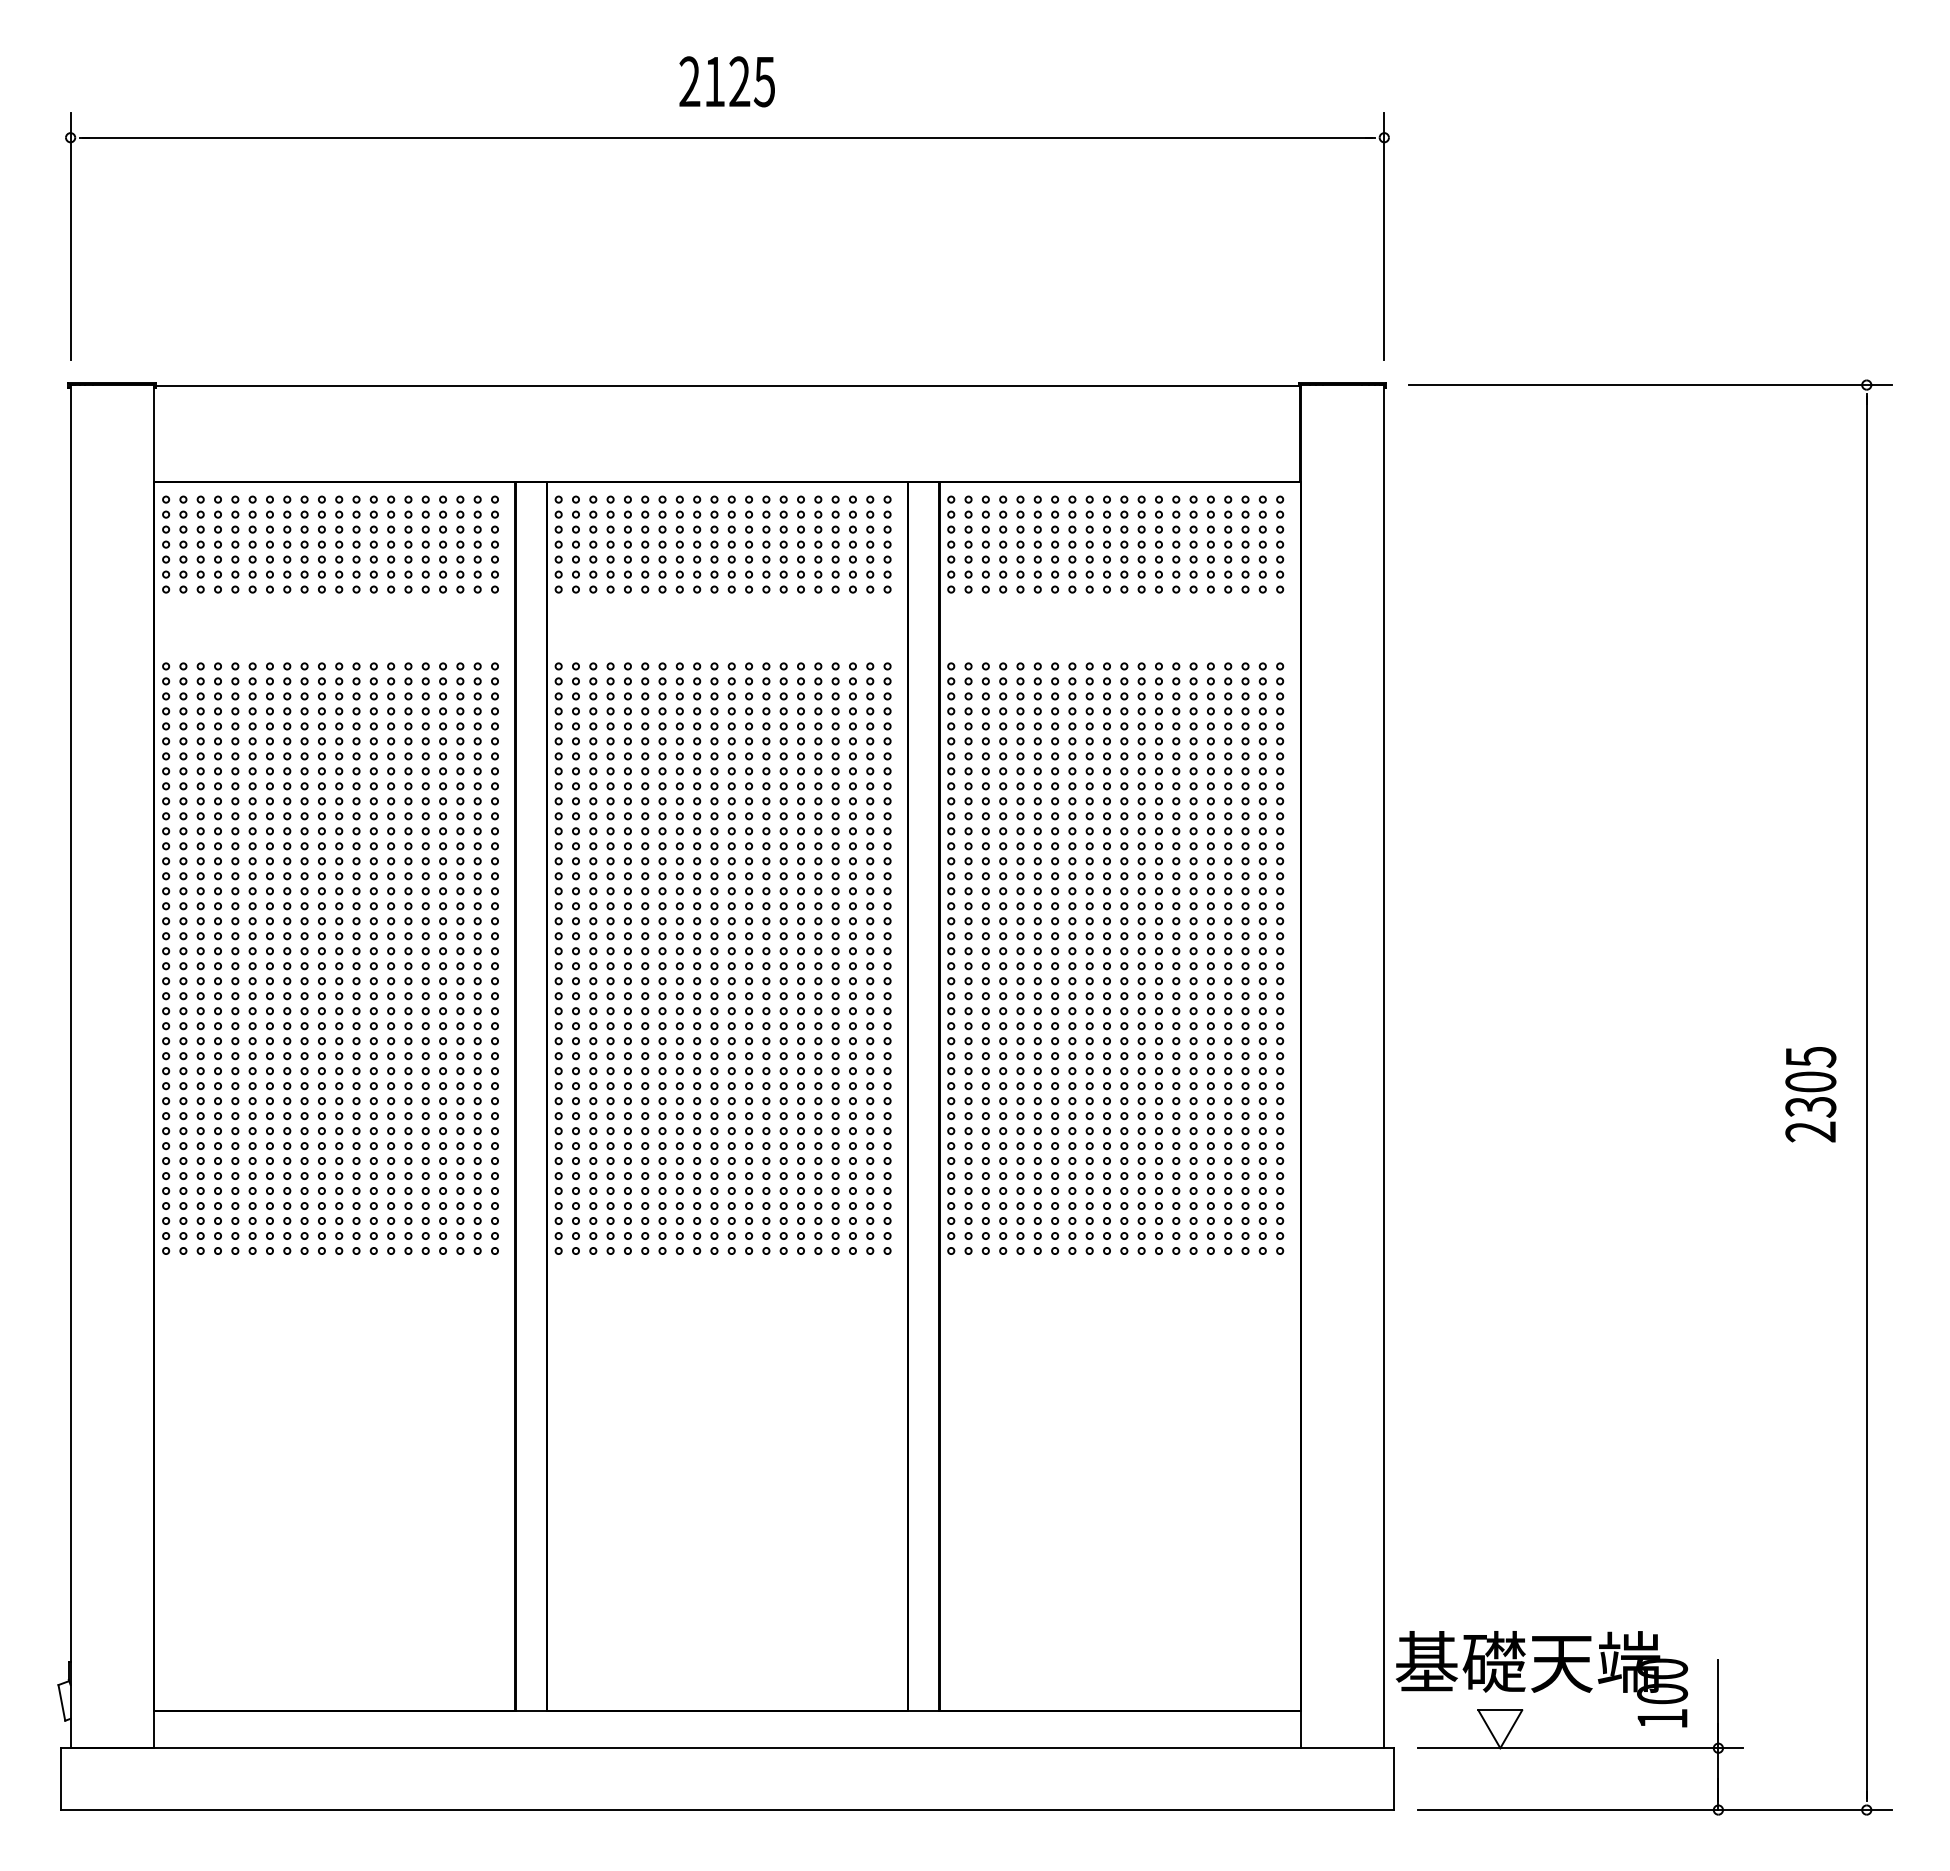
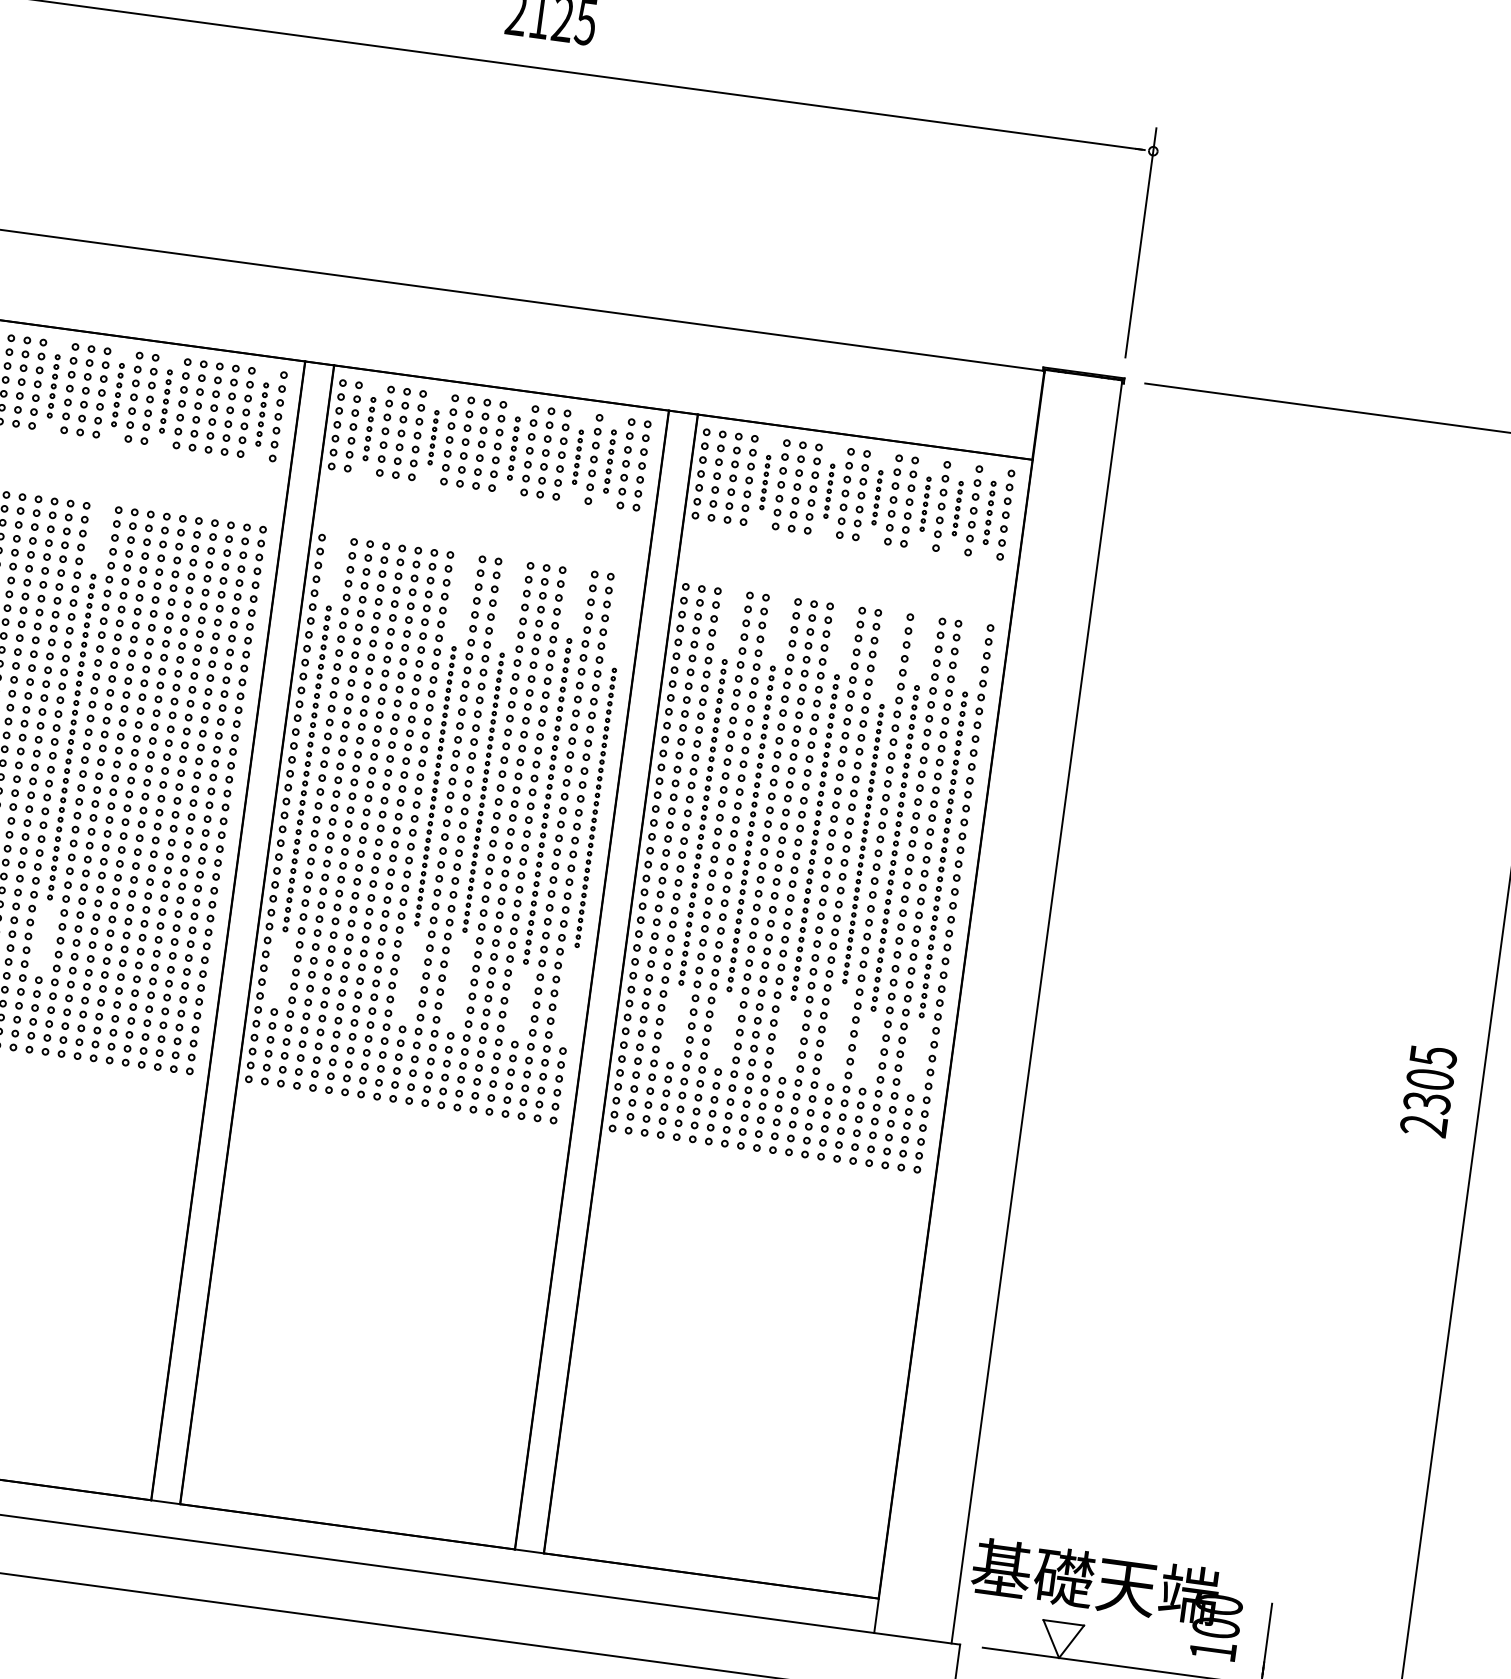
part: (252, 544) -> (53, 386), size x0.7
part: (321, 544) -> (117, 394), size x0.7
part: (373, 544) -> (165, 401), size x0.7
part: (477, 544) -> (262, 414), size x0.7
part: (593, 544) -> (369, 429), size x0.7
part: (662, 544) -> (433, 437), size x0.6
part: (749, 544) -> (514, 448), size x0.7
part: (818, 544) -> (578, 457), size x0.6
part: (852, 544) -> (609, 461), size x0.7
part: (1020, 544) -> (765, 482), size x0.6
part: (1089, 544) -> (829, 491), size x0.6
part: (1141, 544) -> (877, 497), size x0.6
part: (1193, 544) -> (925, 504), size x0.6
part: (1228, 544) -> (957, 508), size x0.6
part: (1262, 544) -> (989, 512), size x0.7
part: (321, 913) -> (71, 736), size x0.7
part: (575, 913) -> (306, 768), size x0.7
part: (714, 913) -> (435, 786), size x0.6
part: (766, 913) -> (483, 792), size x0.6
part: (835, 913) -> (547, 801), size x0.7
part: (887, 913) -> (595, 807), size x0.6
part: (1003, 913) -> (703, 822), size x0.7
part: (1055, 913) -> (751, 828), size x0.7
part: (1124, 913) -> (815, 837), size x0.7
part: (1176, 913) -> (863, 843), size x0.6
part: (1210, 913) -> (895, 848), size x0.7
part: (1262, 913) -> (943, 854), size x0.7

